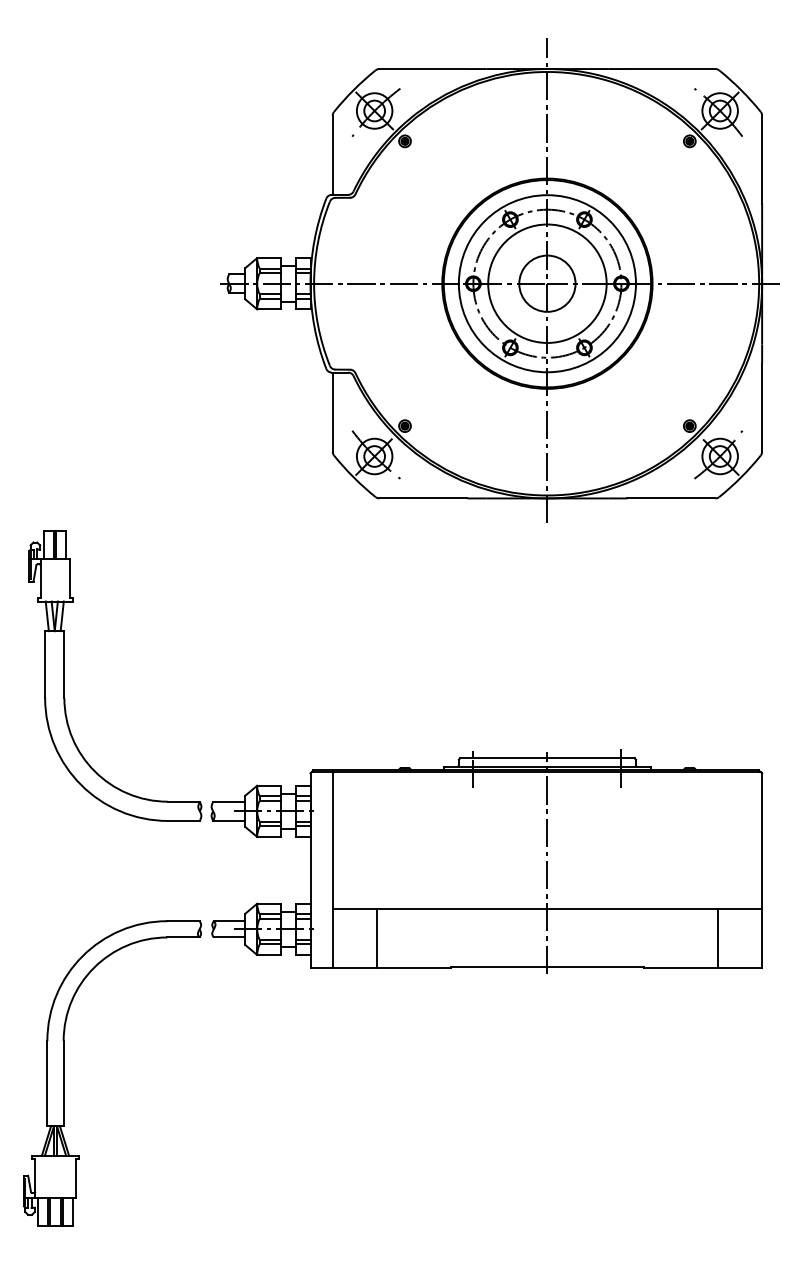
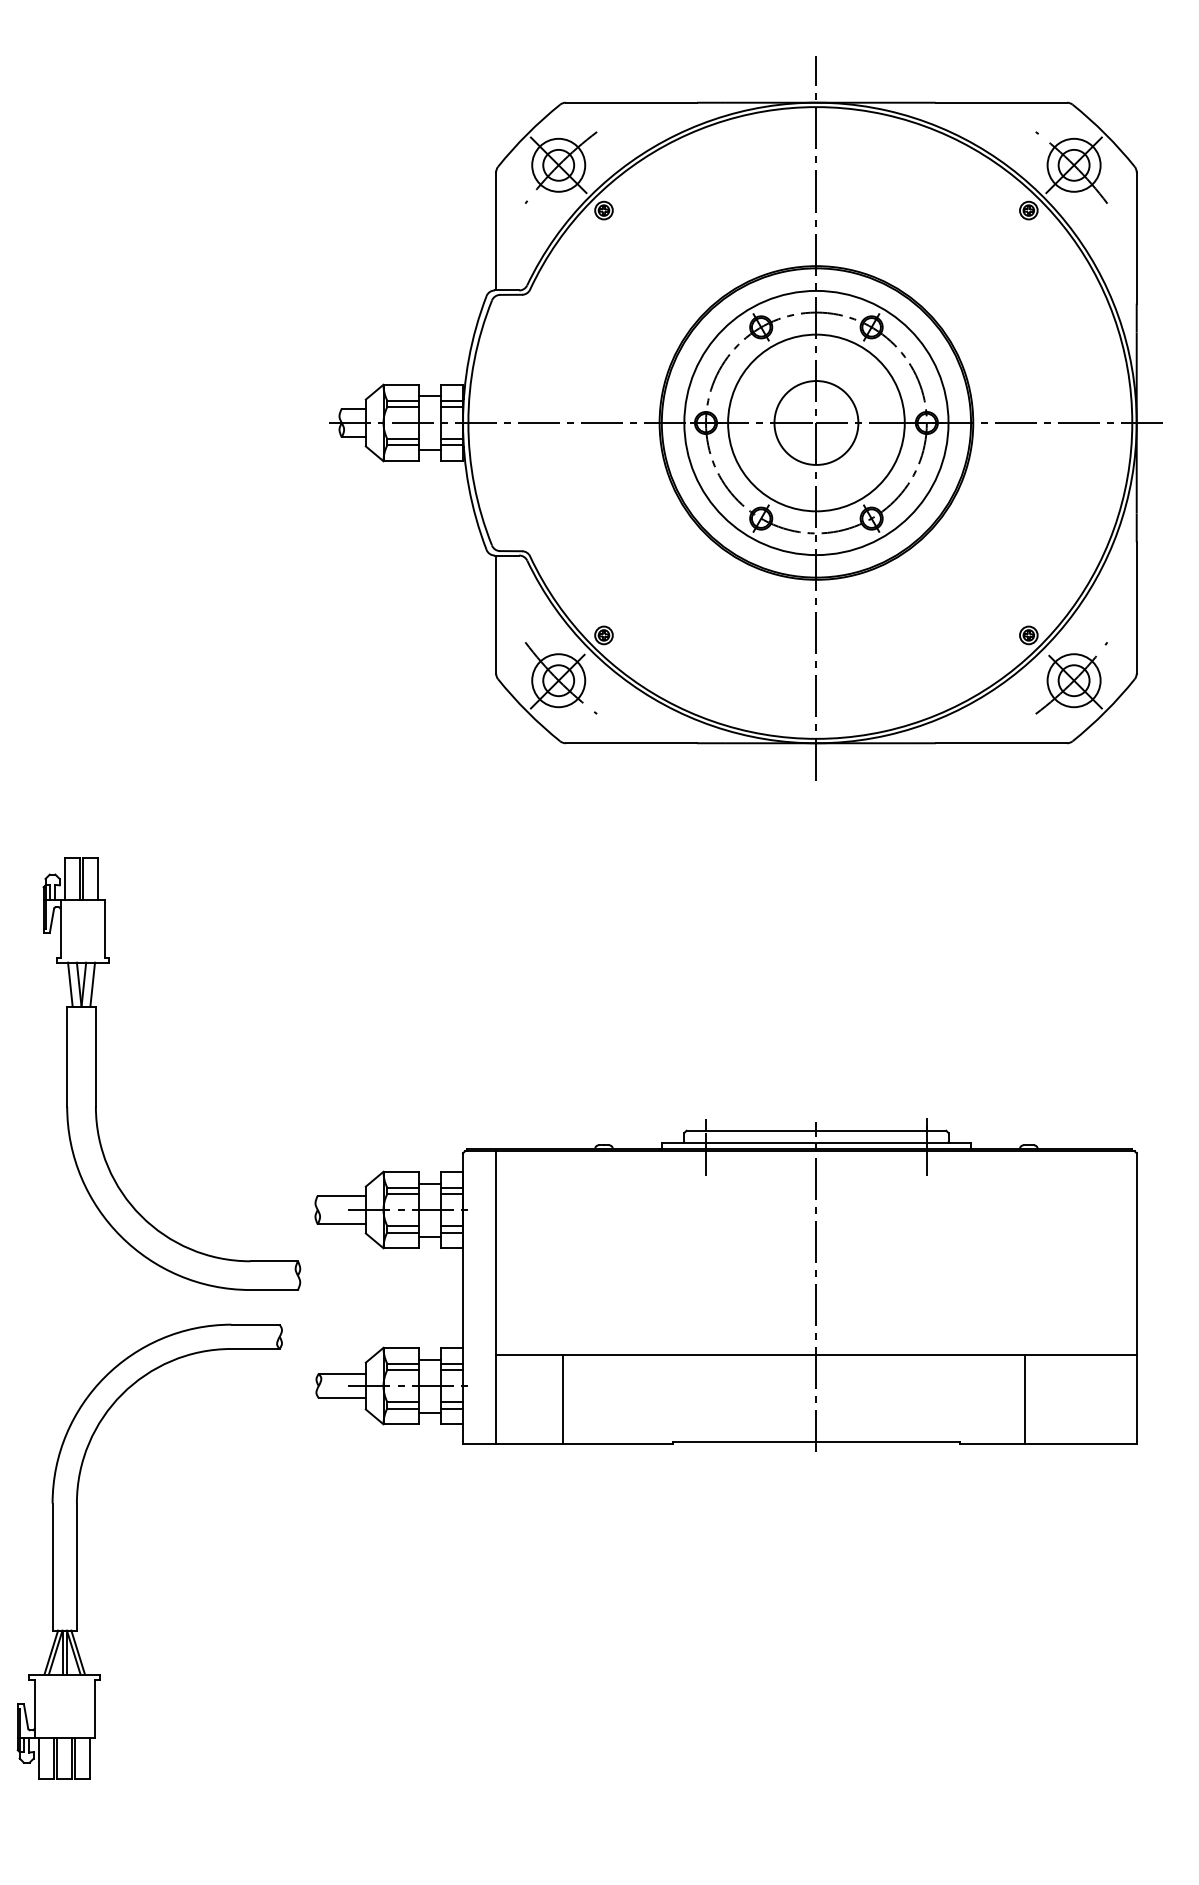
part: (64, 675) -> (96, 1073), moved
line: (717, 937) -> (1025, 1398), moved
part: (64, 1073) -> (78, 1551), moved

